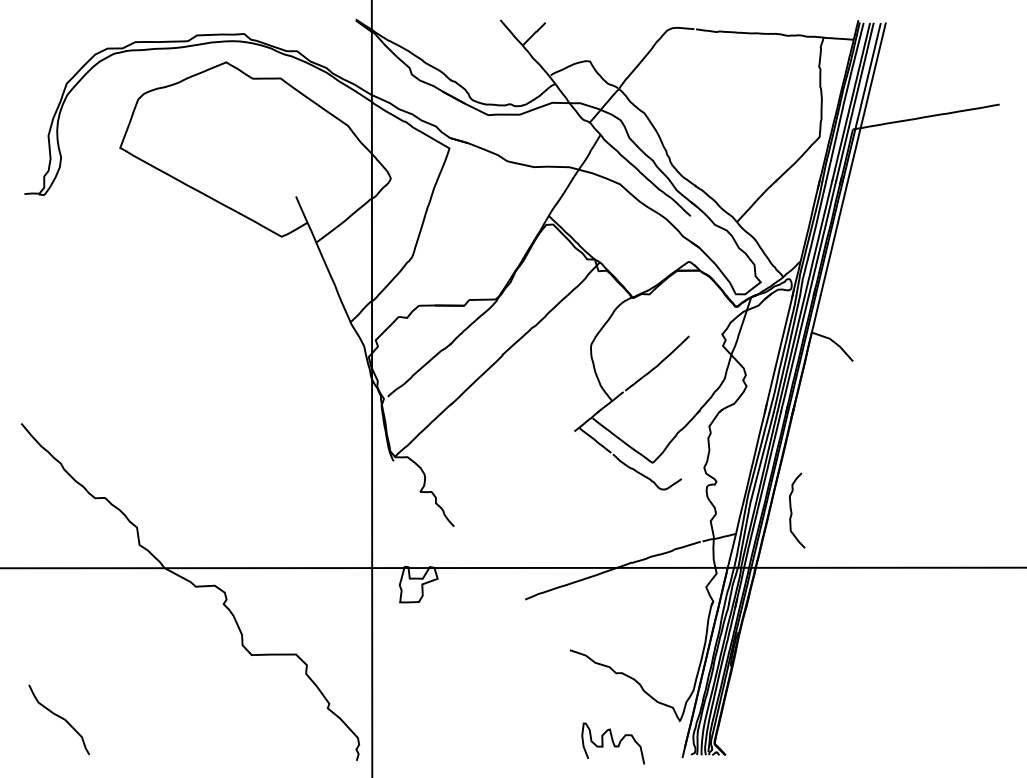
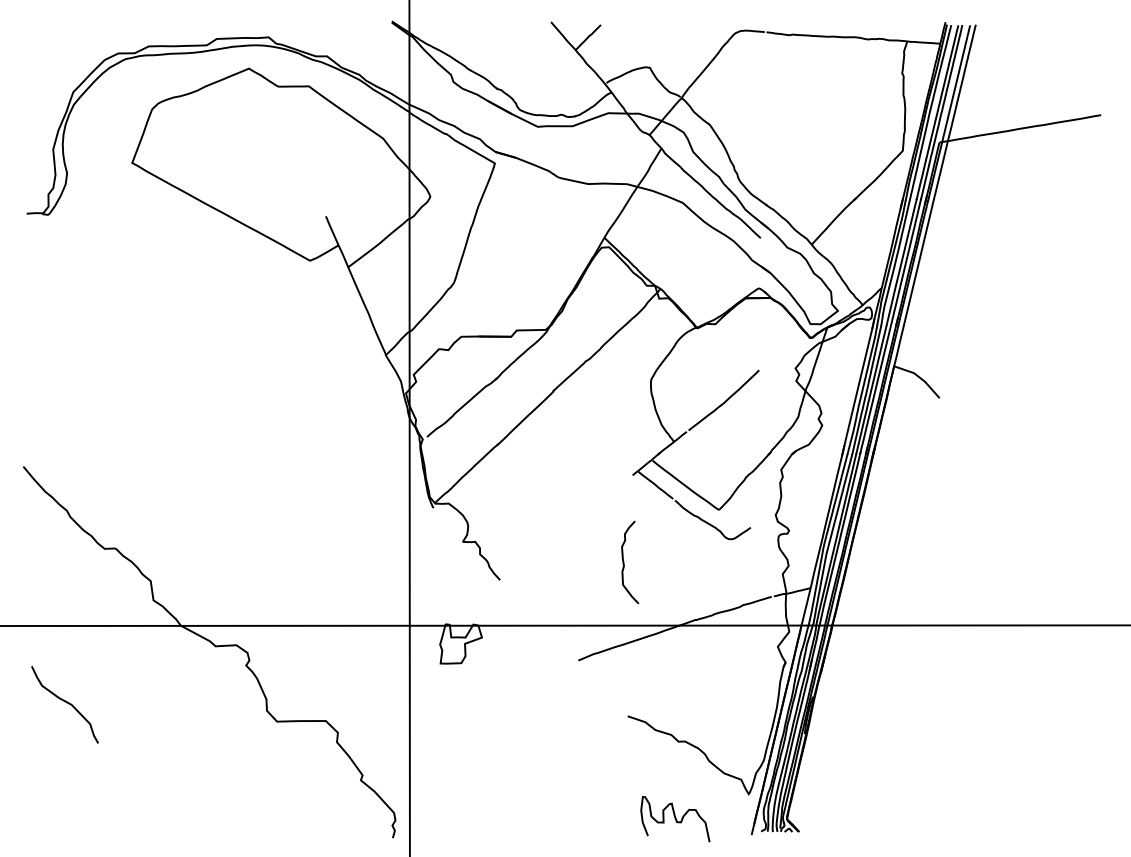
curve: (792, 511) -> (624, 563), moved
curve: (58, 717) -> (64, 702), moved

